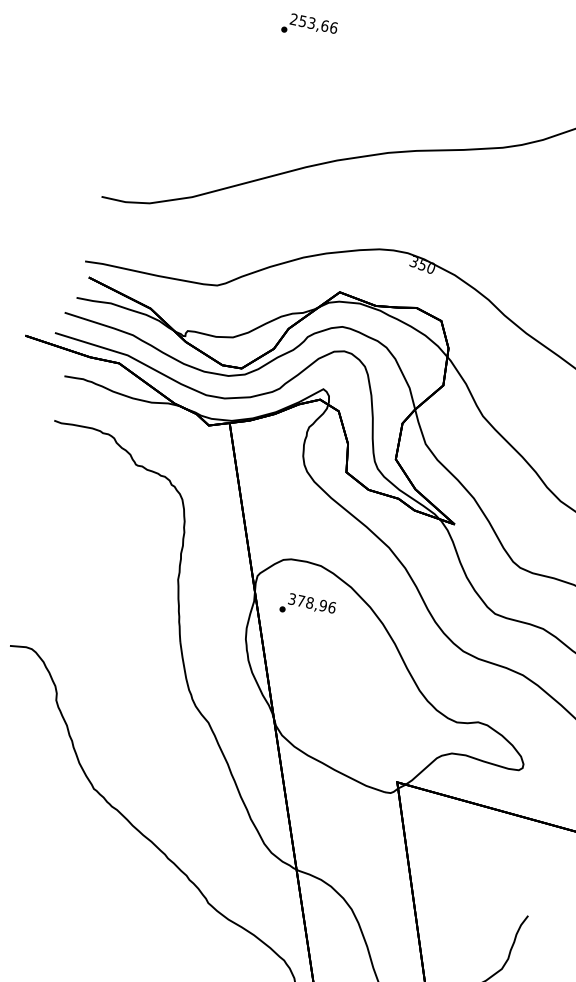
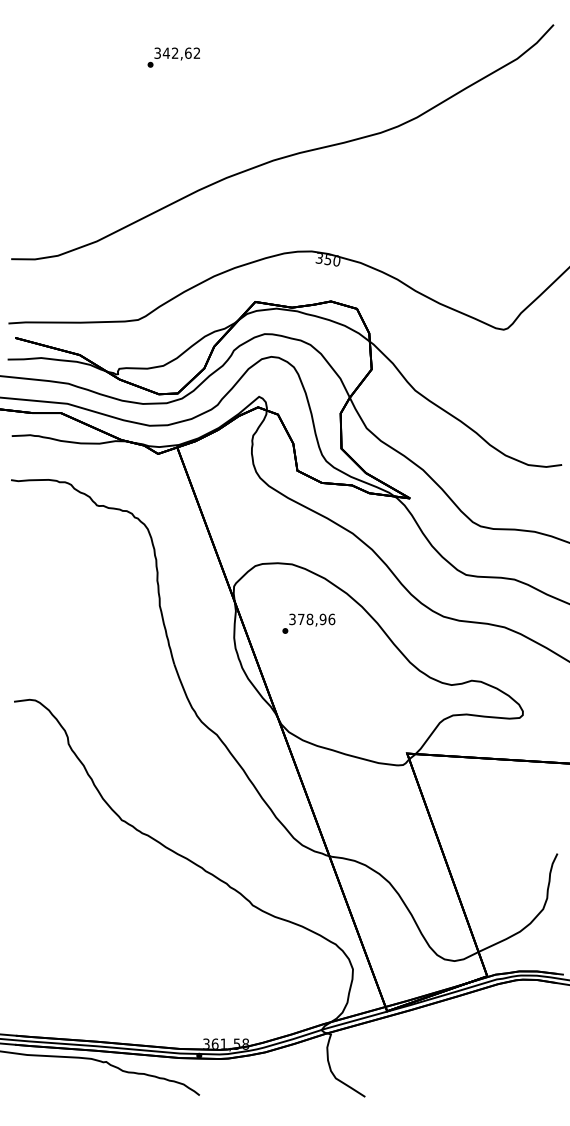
text: (314, 22) -> (177, 52), 253,66 -> 342,62
text: (307, 606) -> (308, 623), moved

